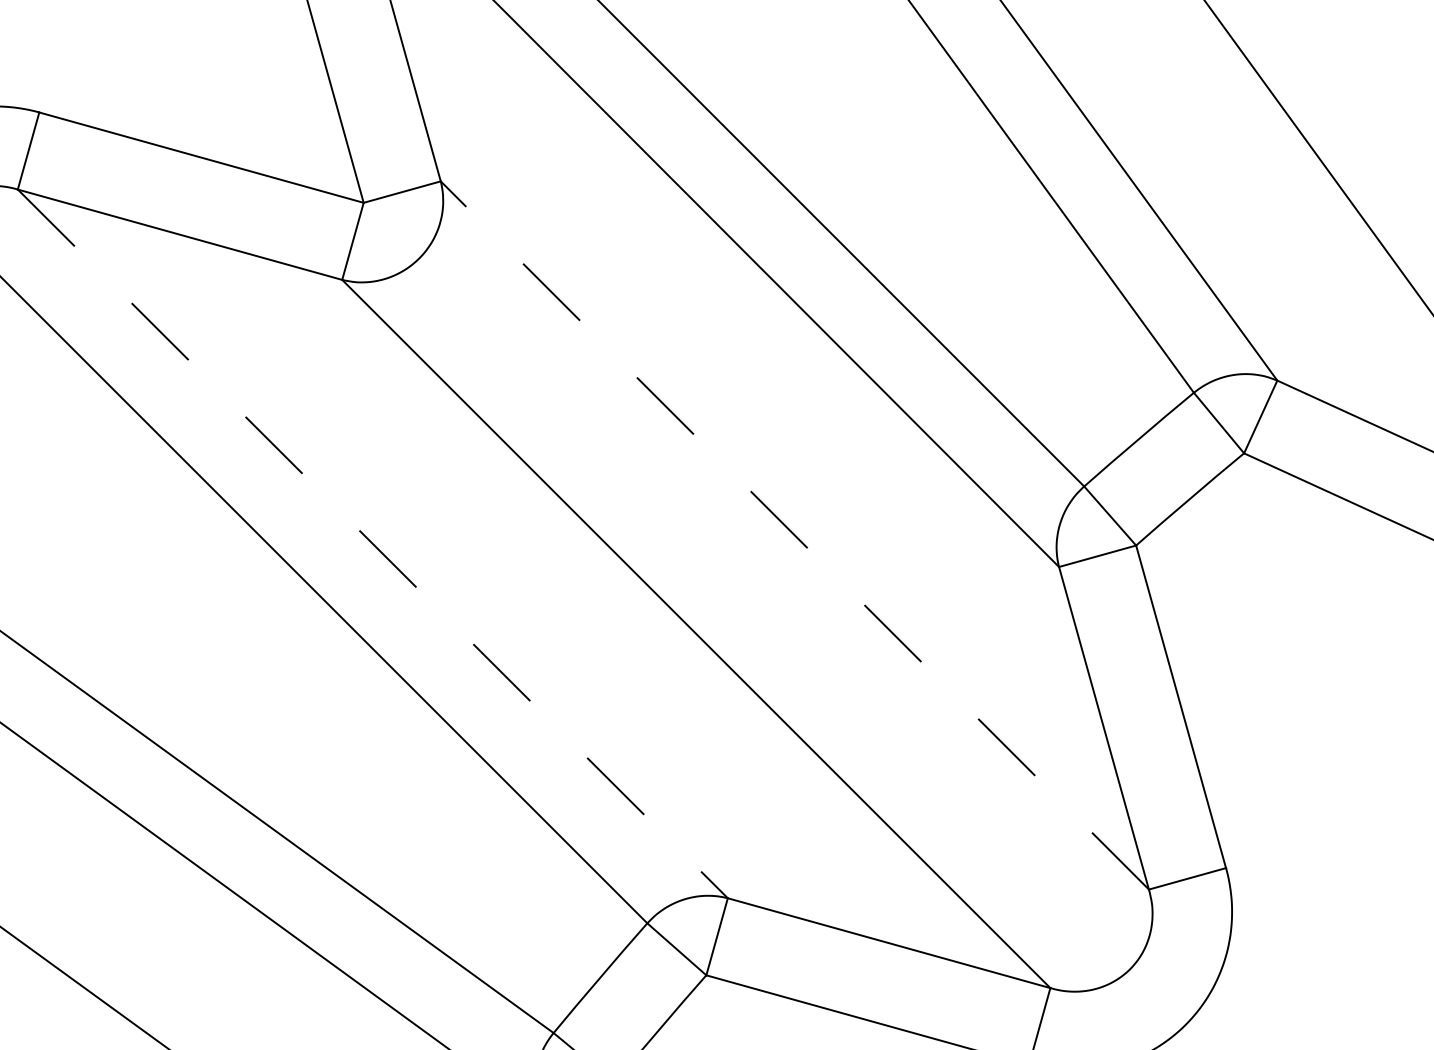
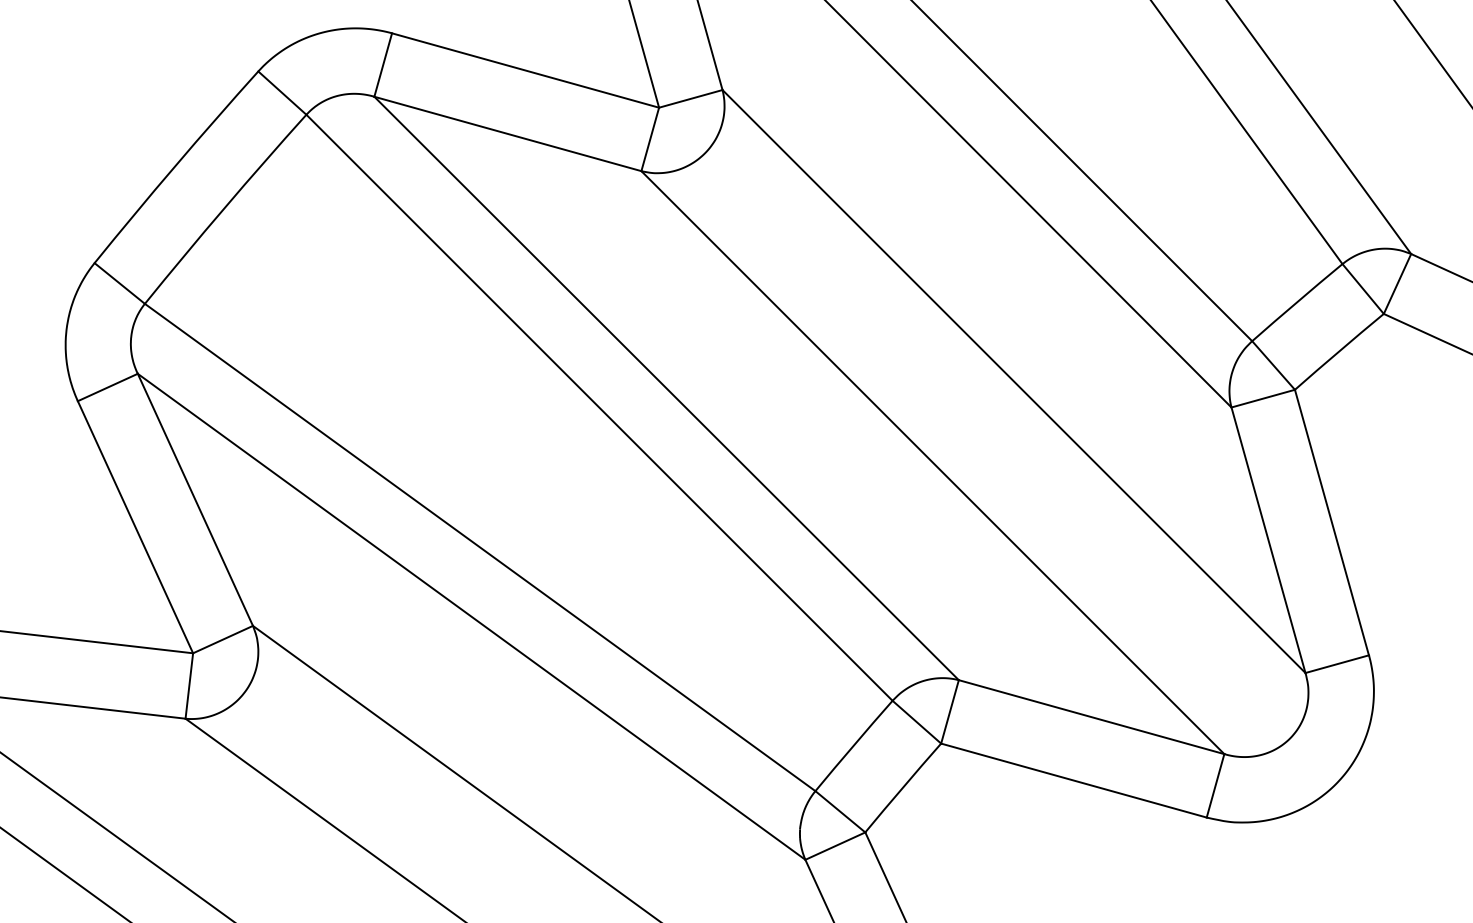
line: (794, 535) -> (1013, 381), dashed -> solid
line: (372, 543) -> (666, 388), dashed -> solid

